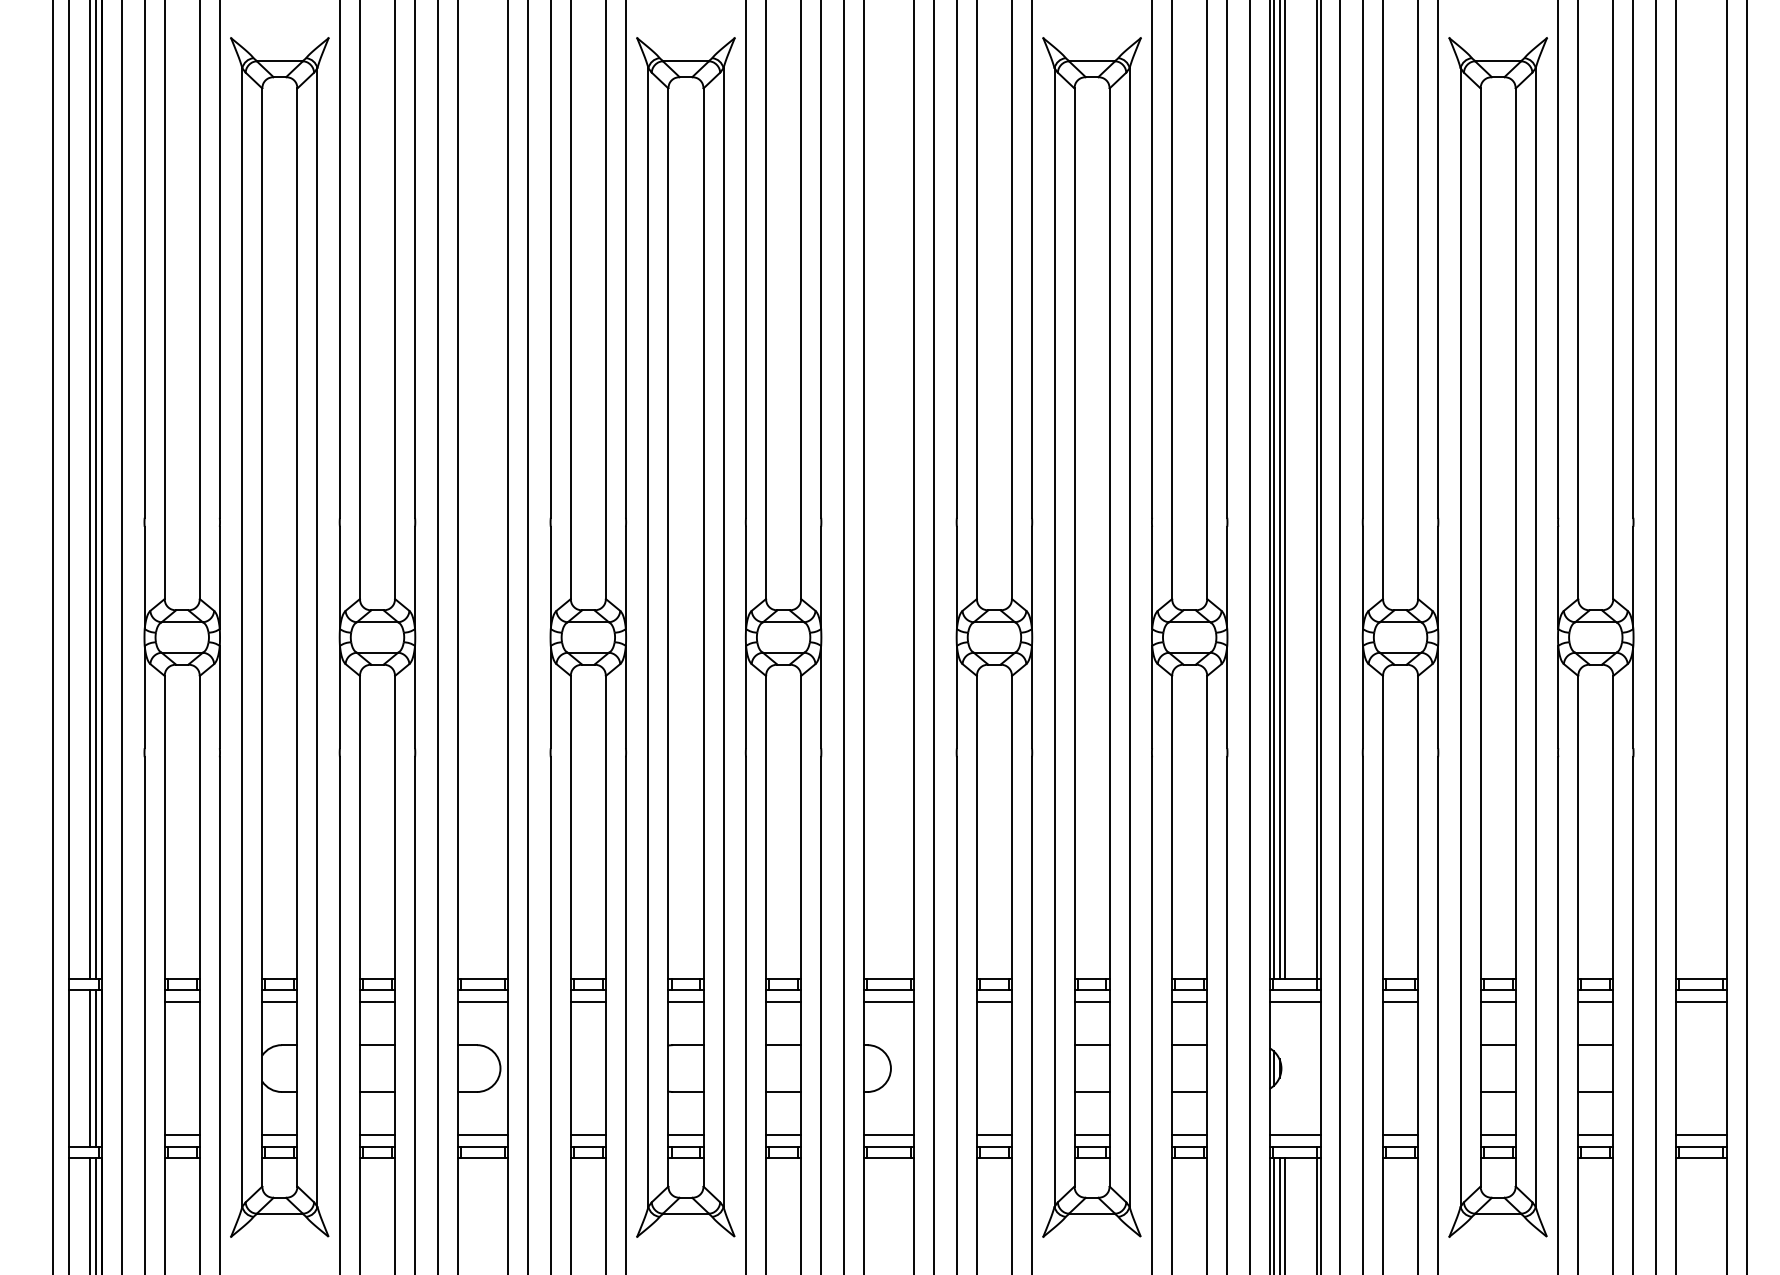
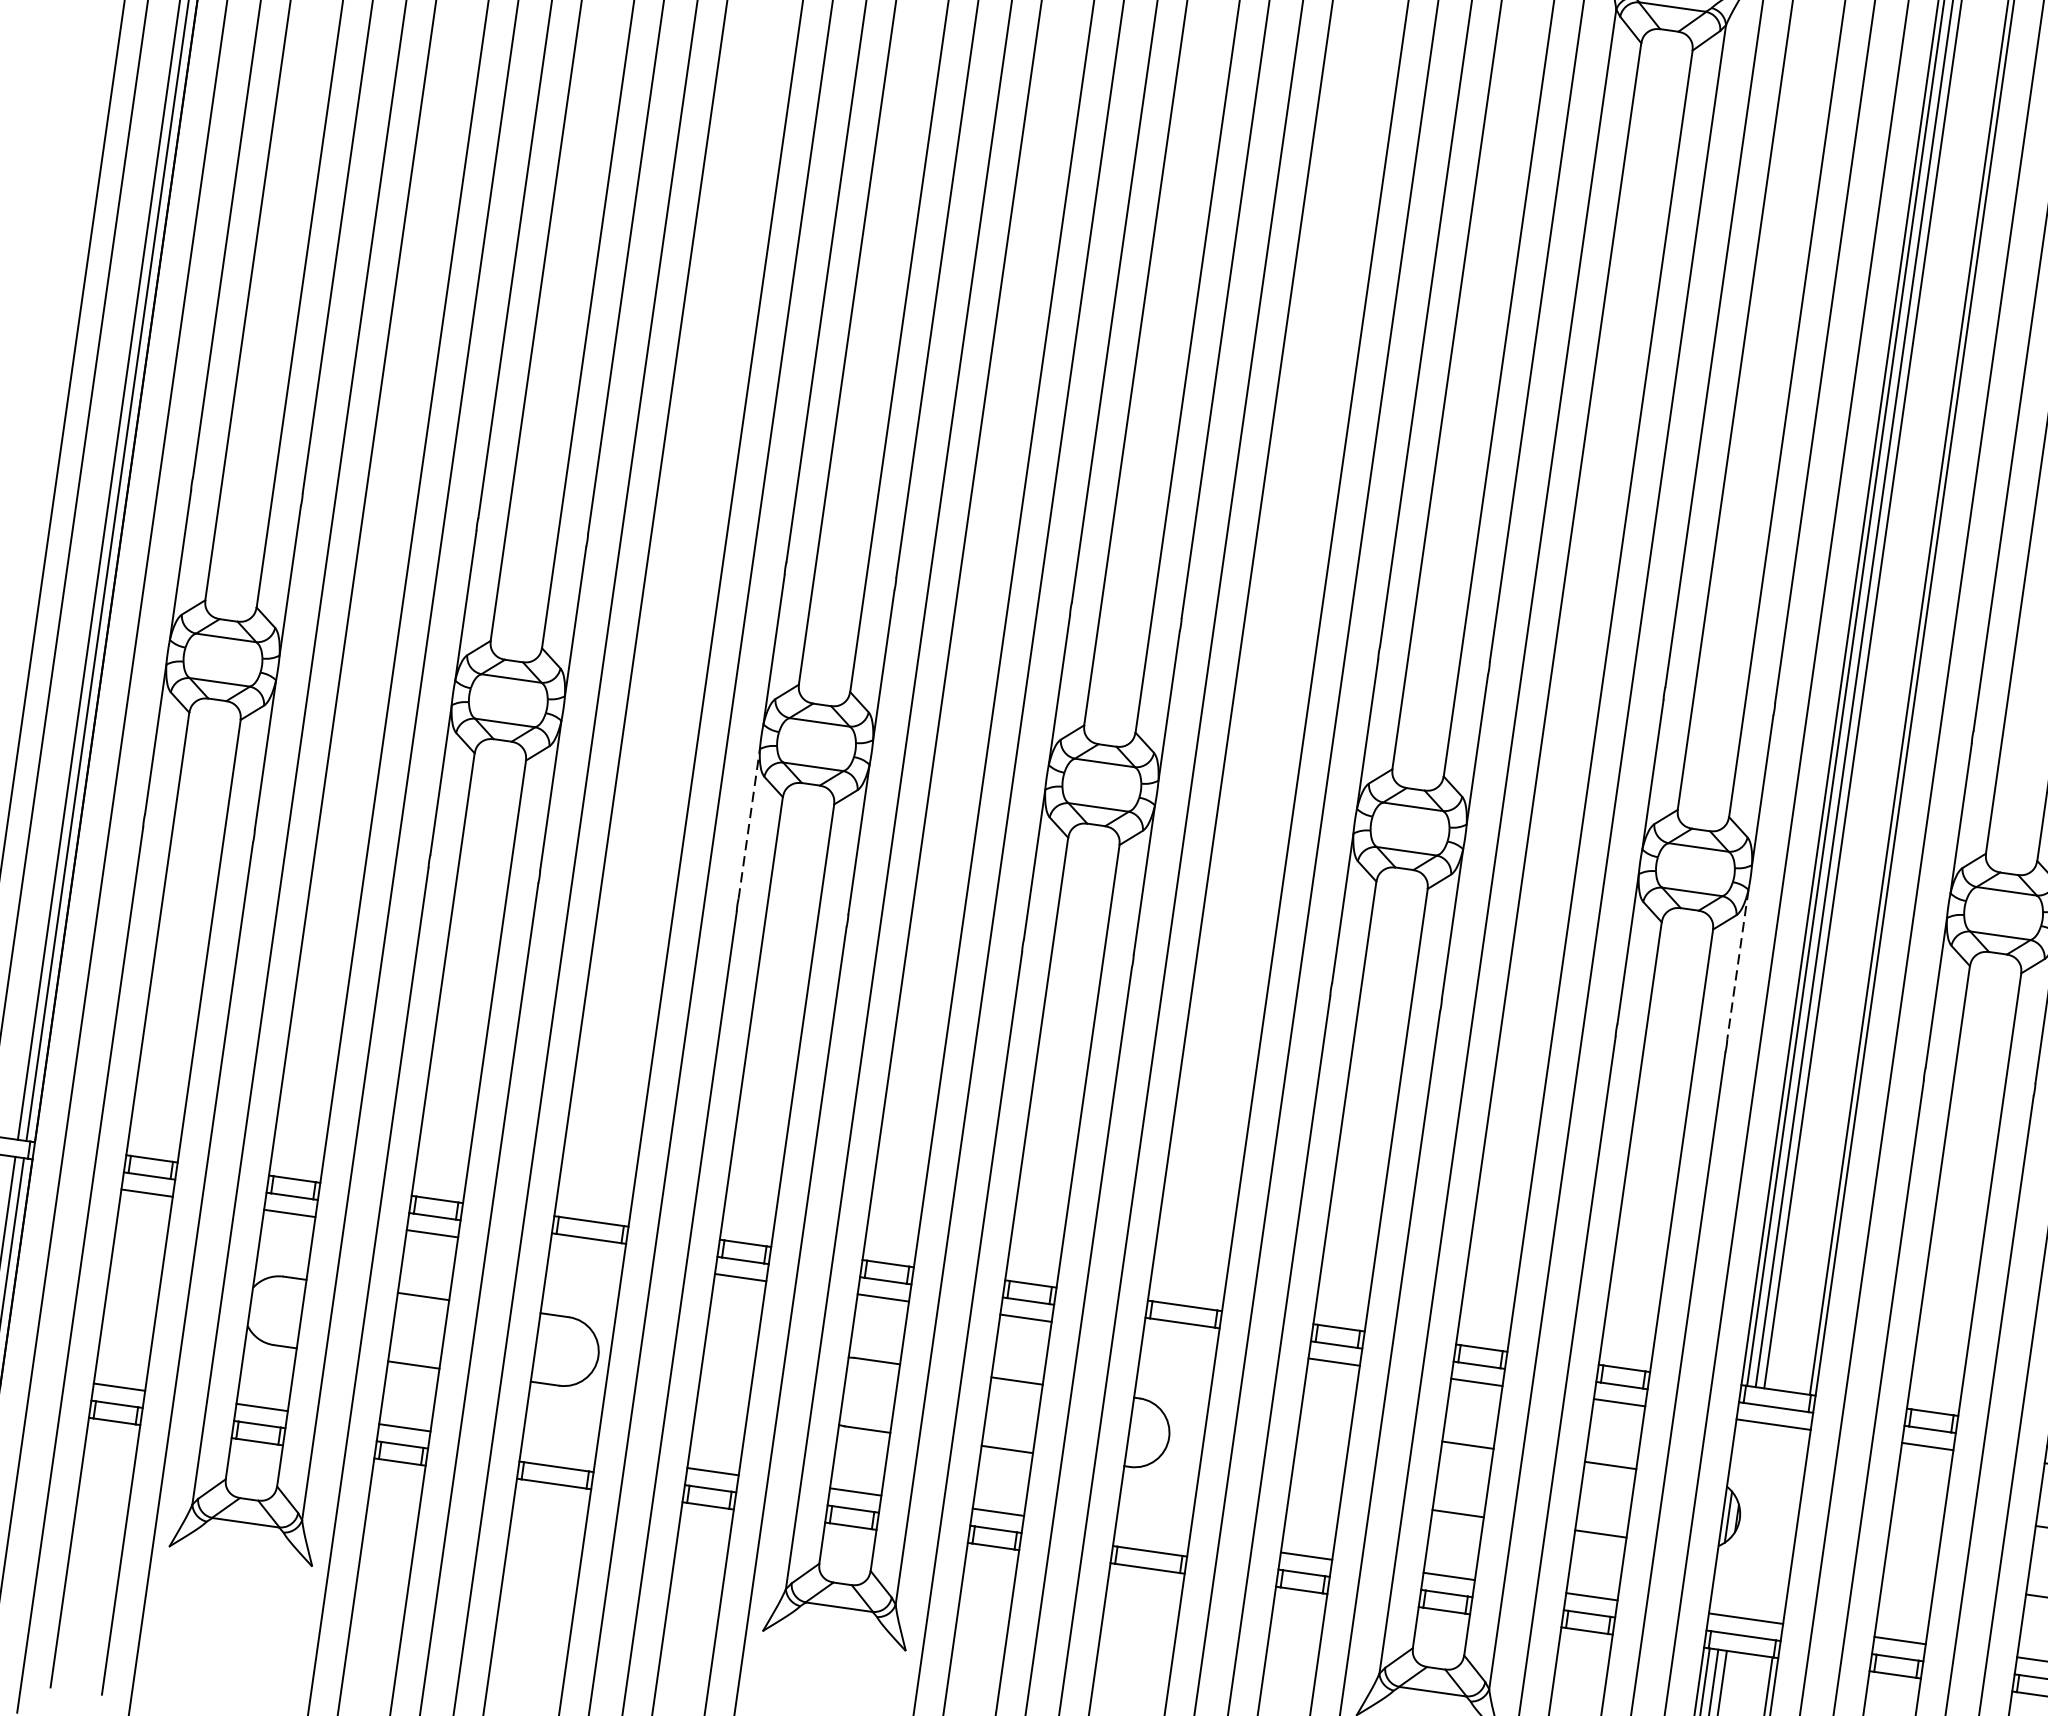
line: (550, 696) -> (748, 822), solid -> dashed
line: (1227, 697) -> (1738, 965), solid -> dashed
line: (482, 1002) -> (585, 1256), removed
line: (888, 1002) -> (1179, 1340), removed
line: (482, 1134) -> (558, 1448), removed
line: (888, 1134) -> (1151, 1533), removed

